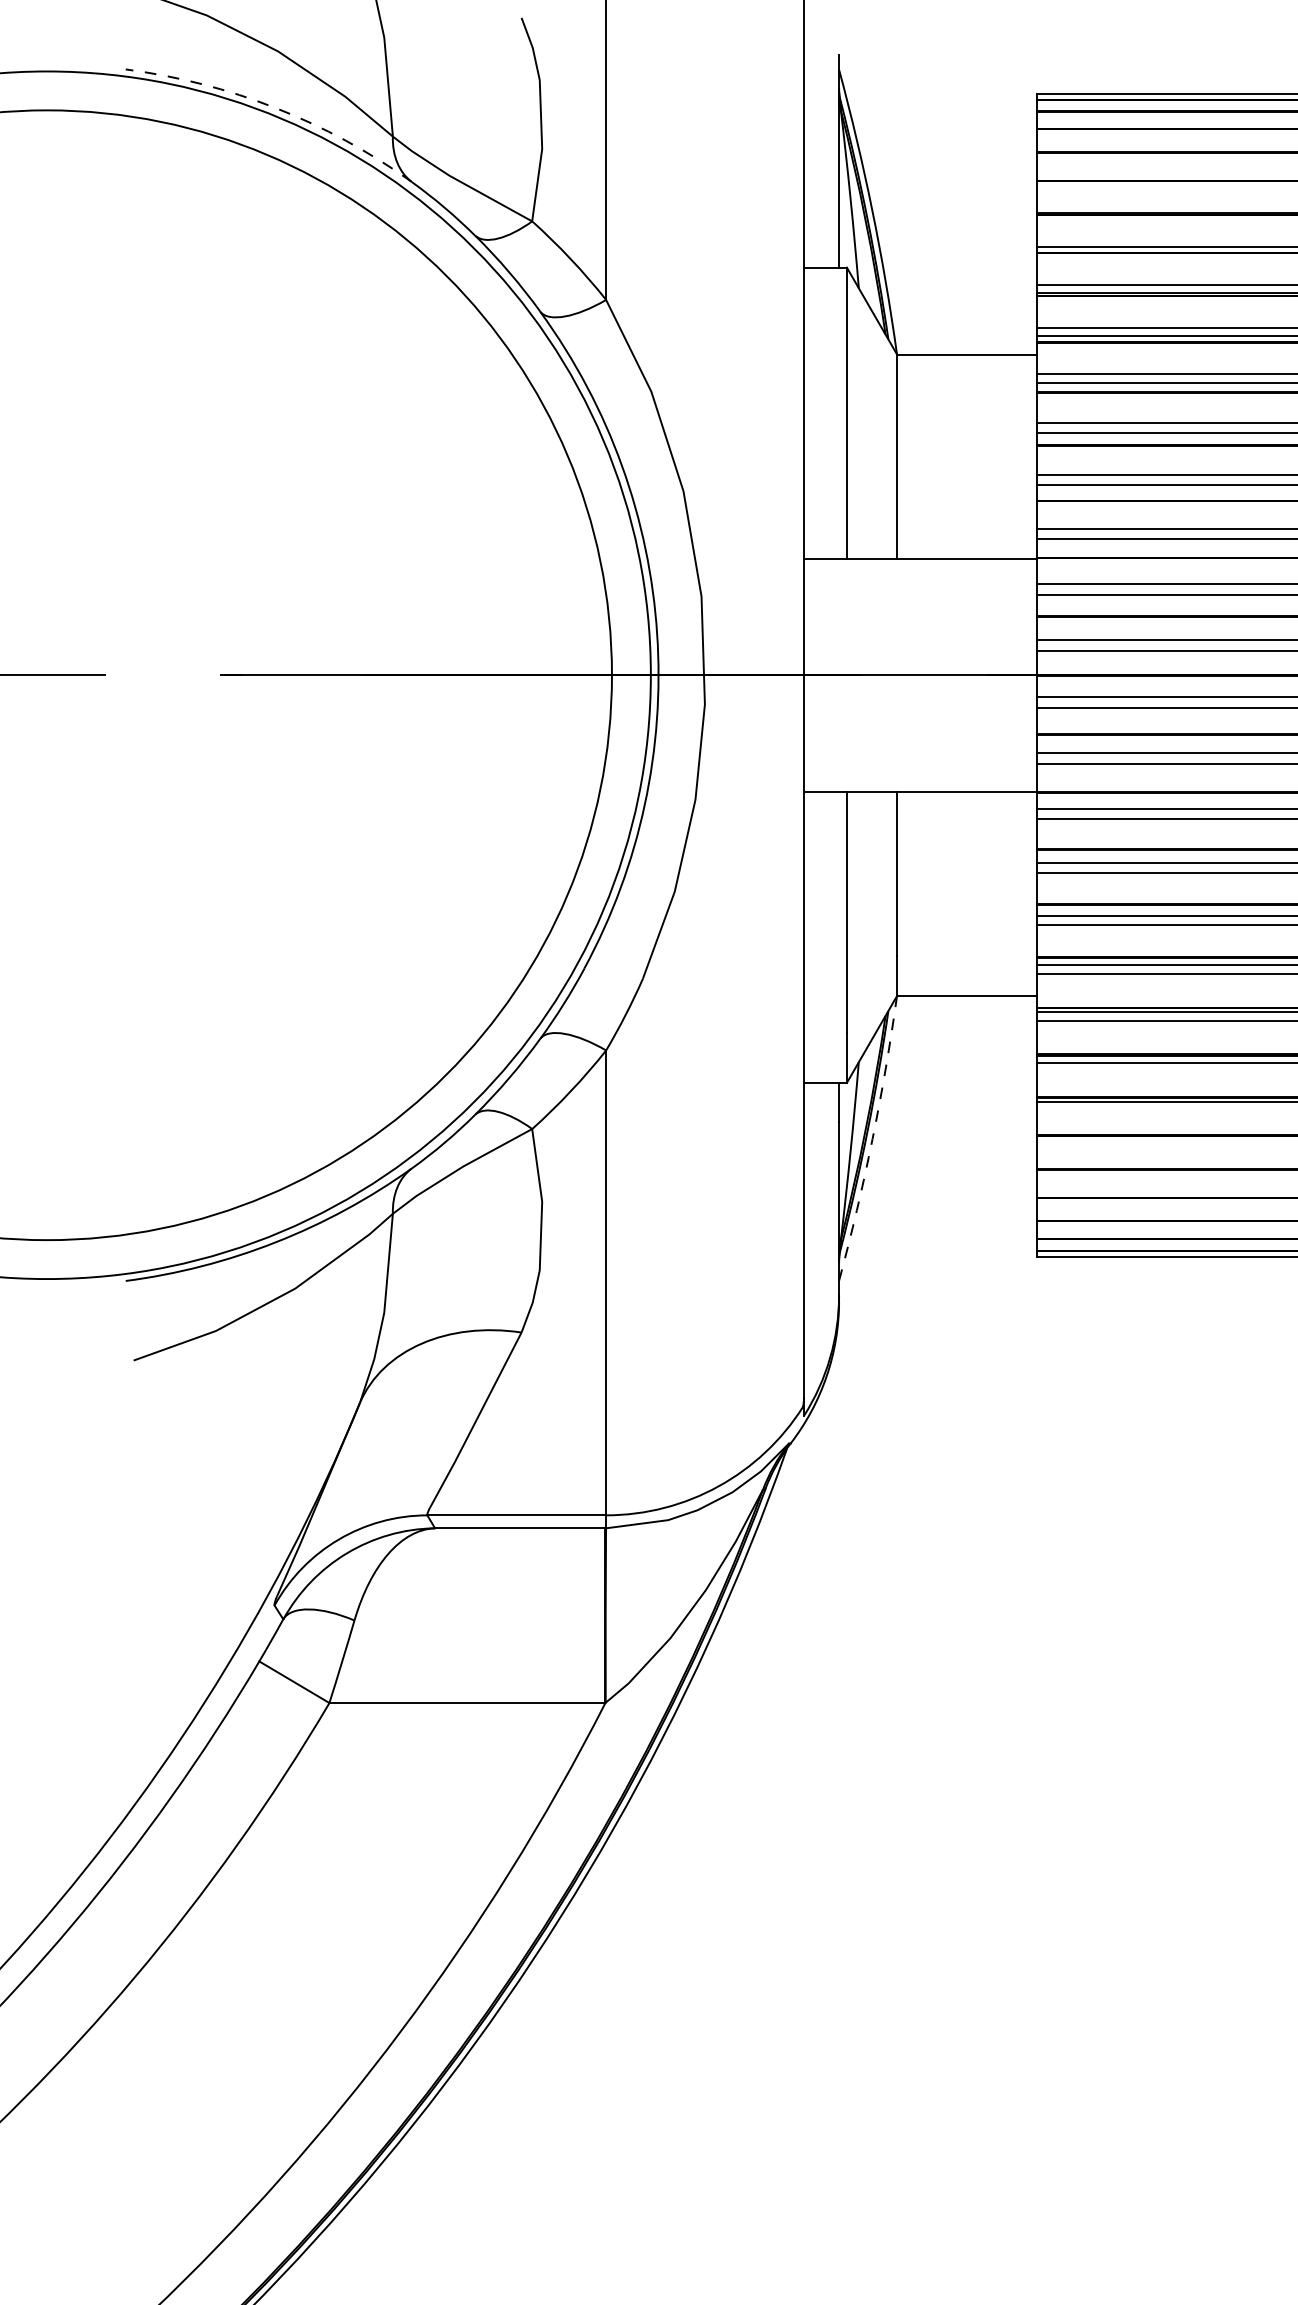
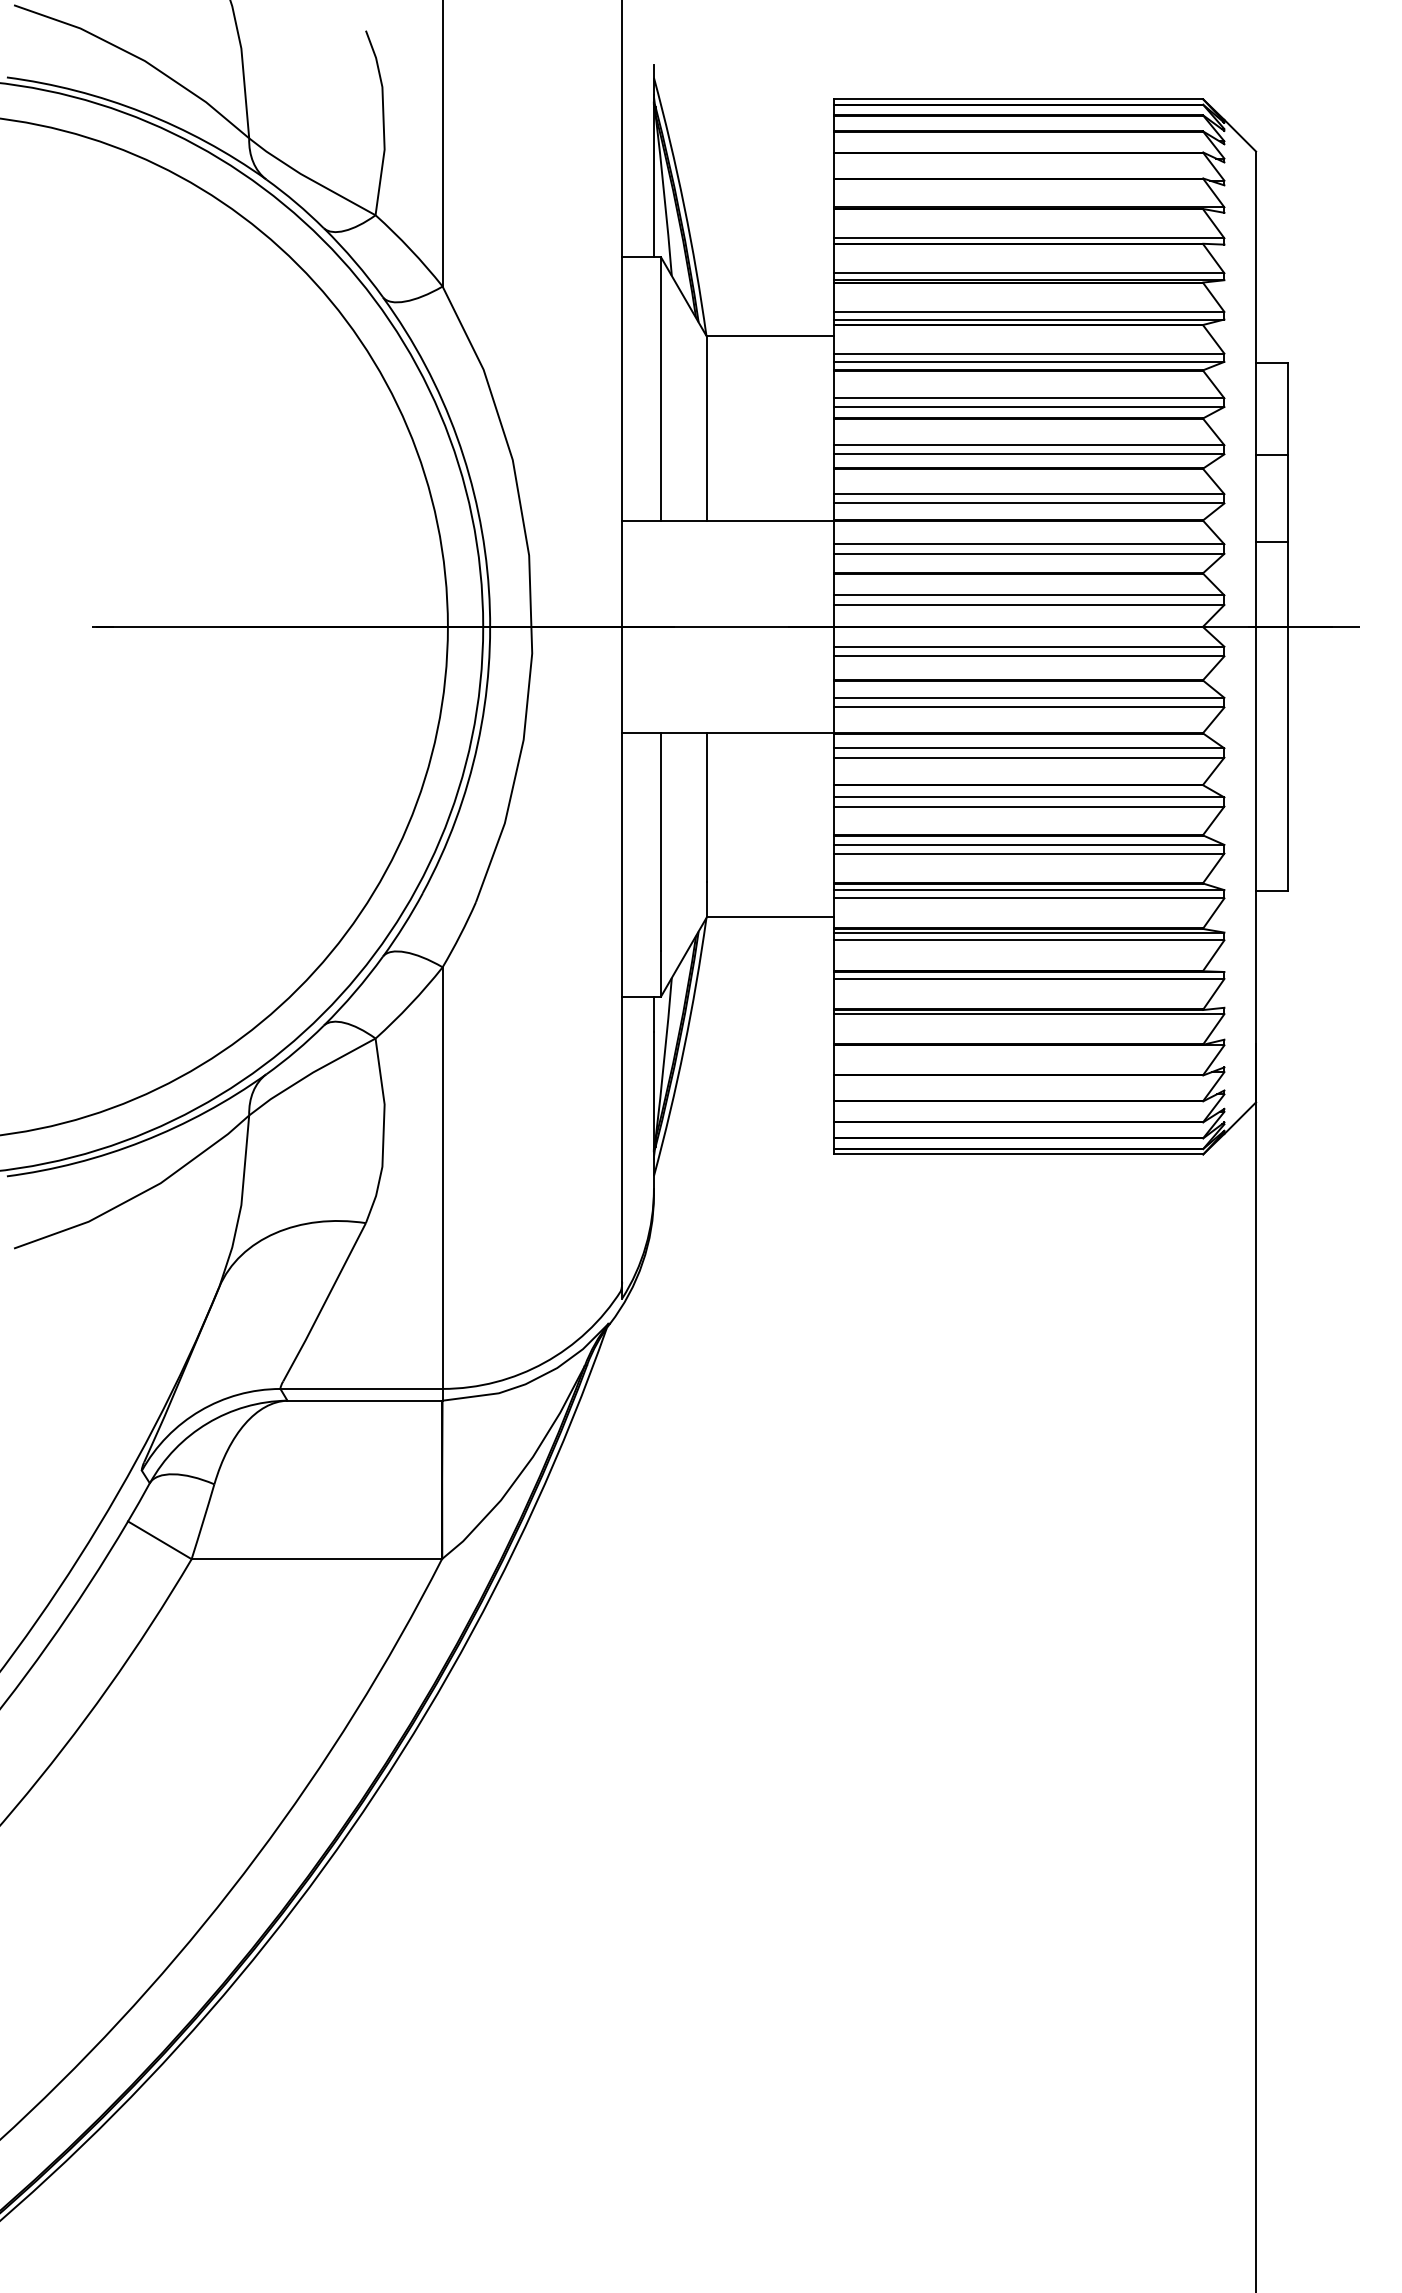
arc: (275, 108) -> (142, 112), dashed -> solid
arc: (872, 1138) -> (684, 1047), dashed -> solid

